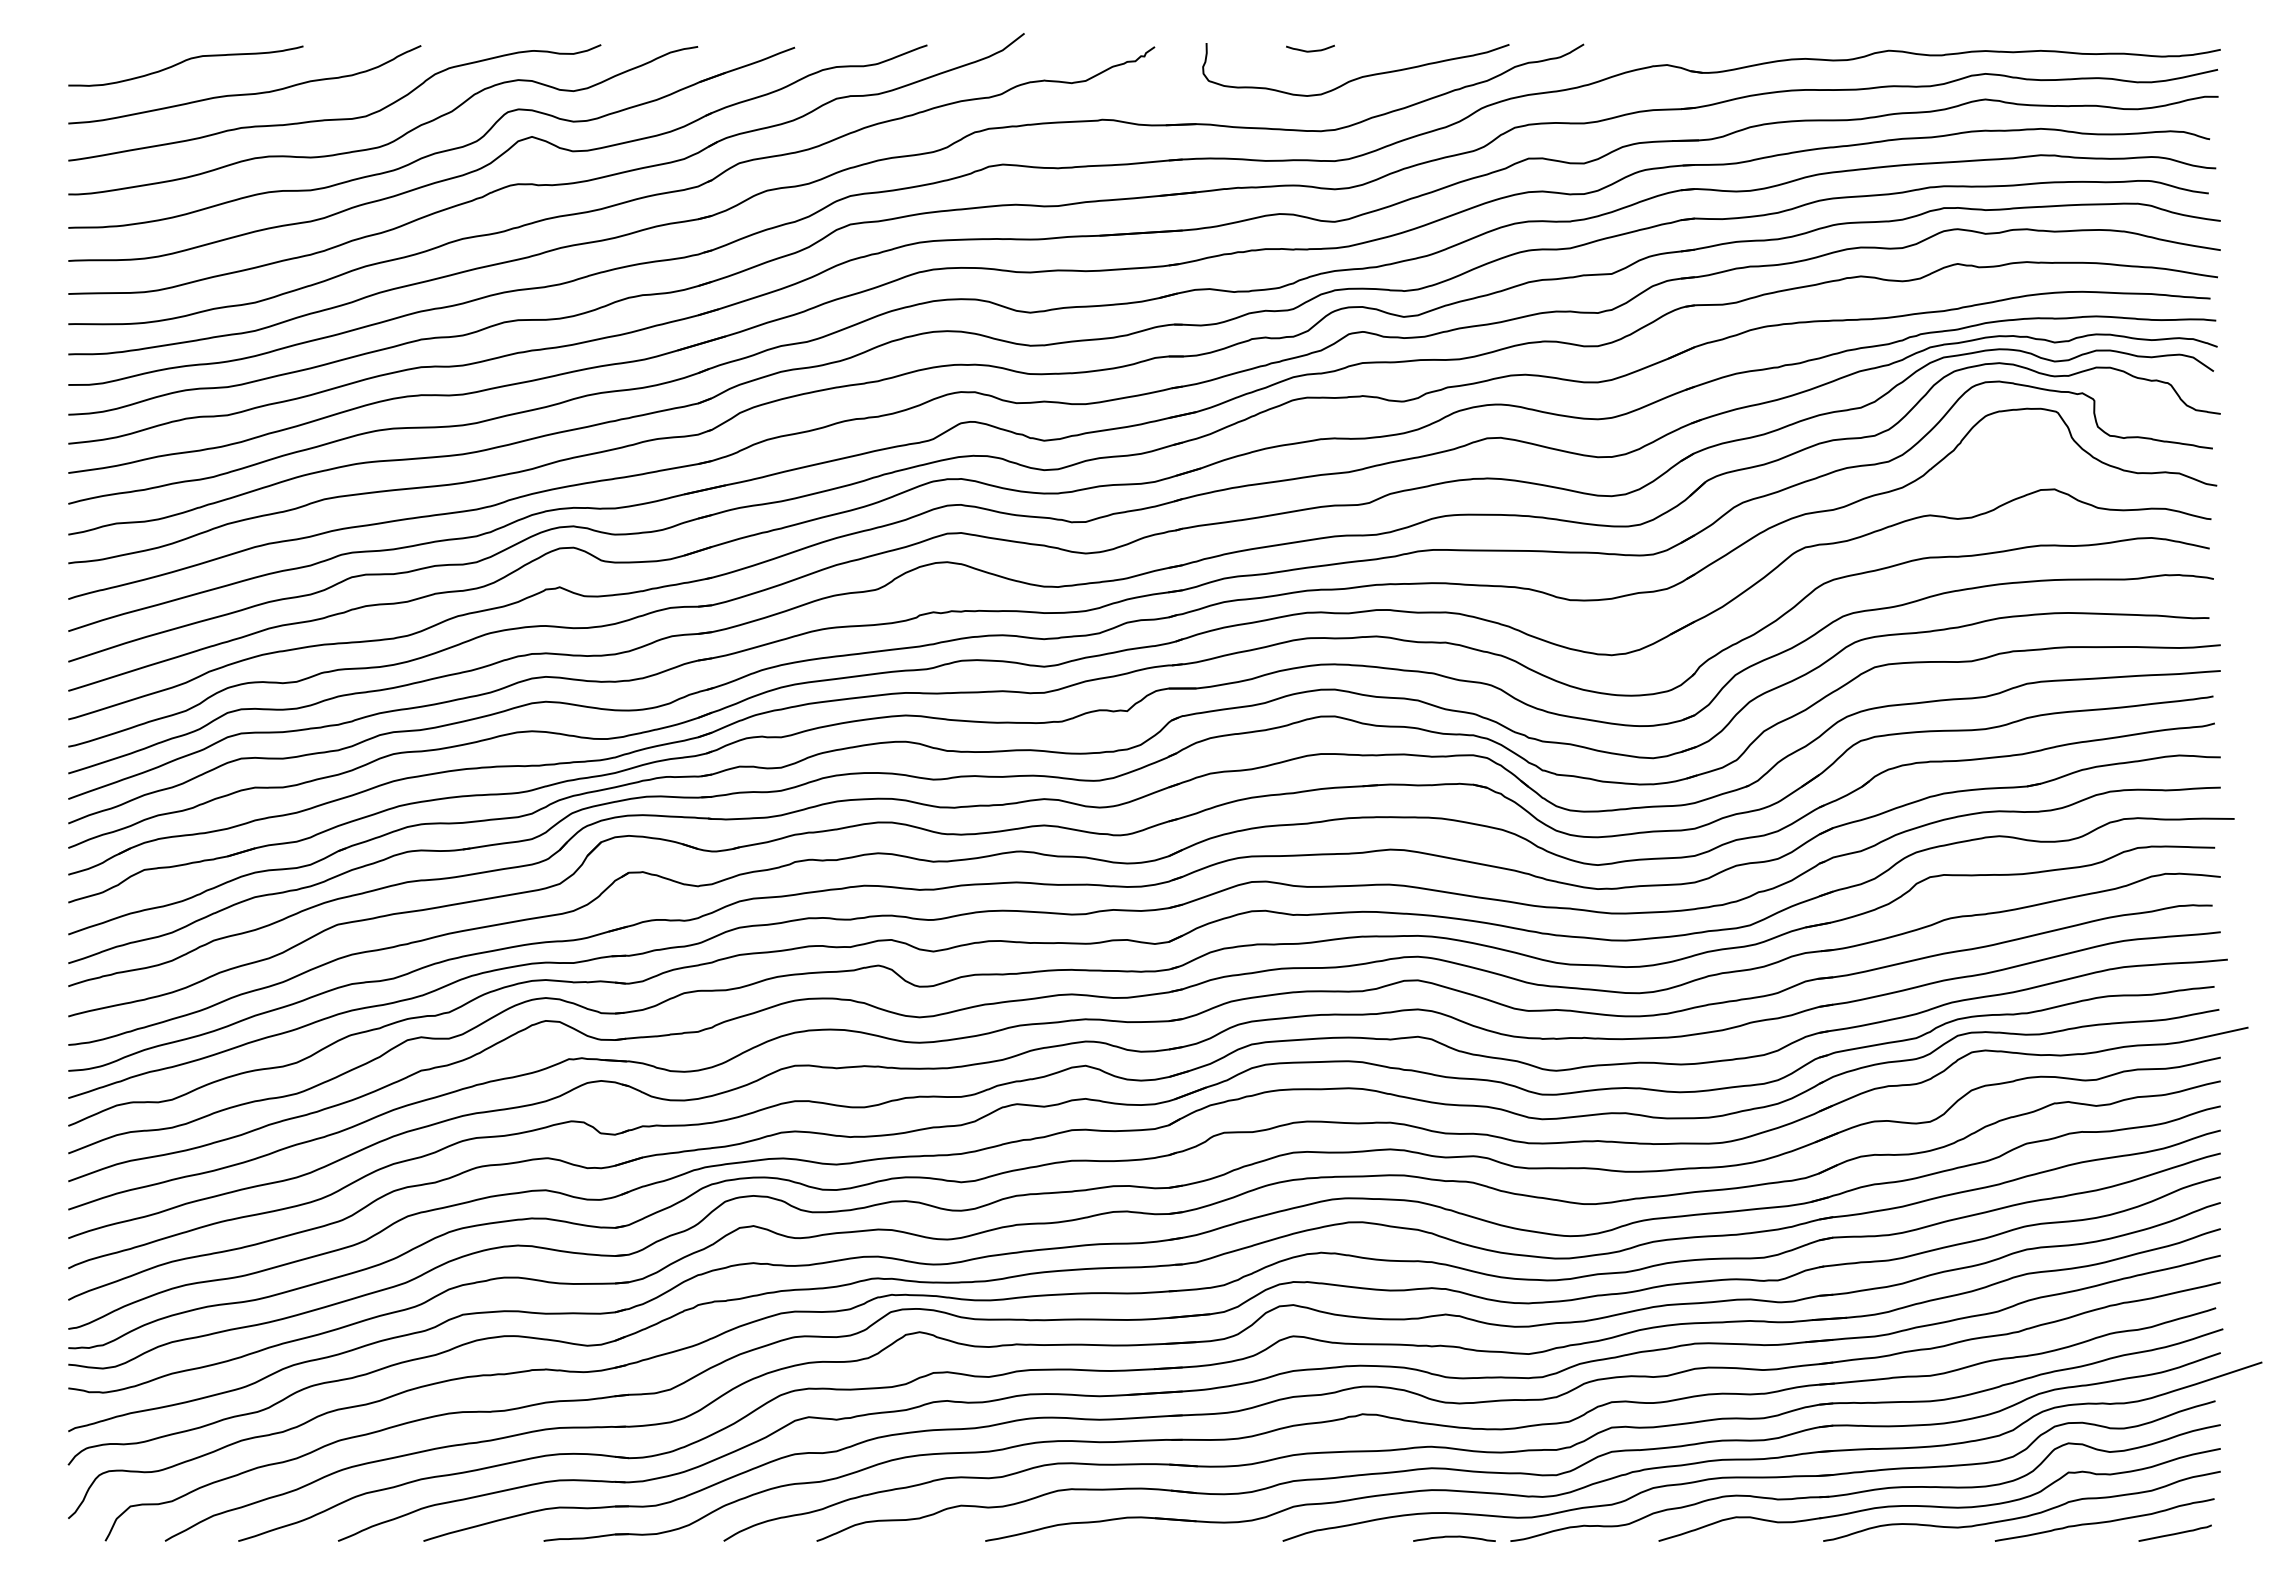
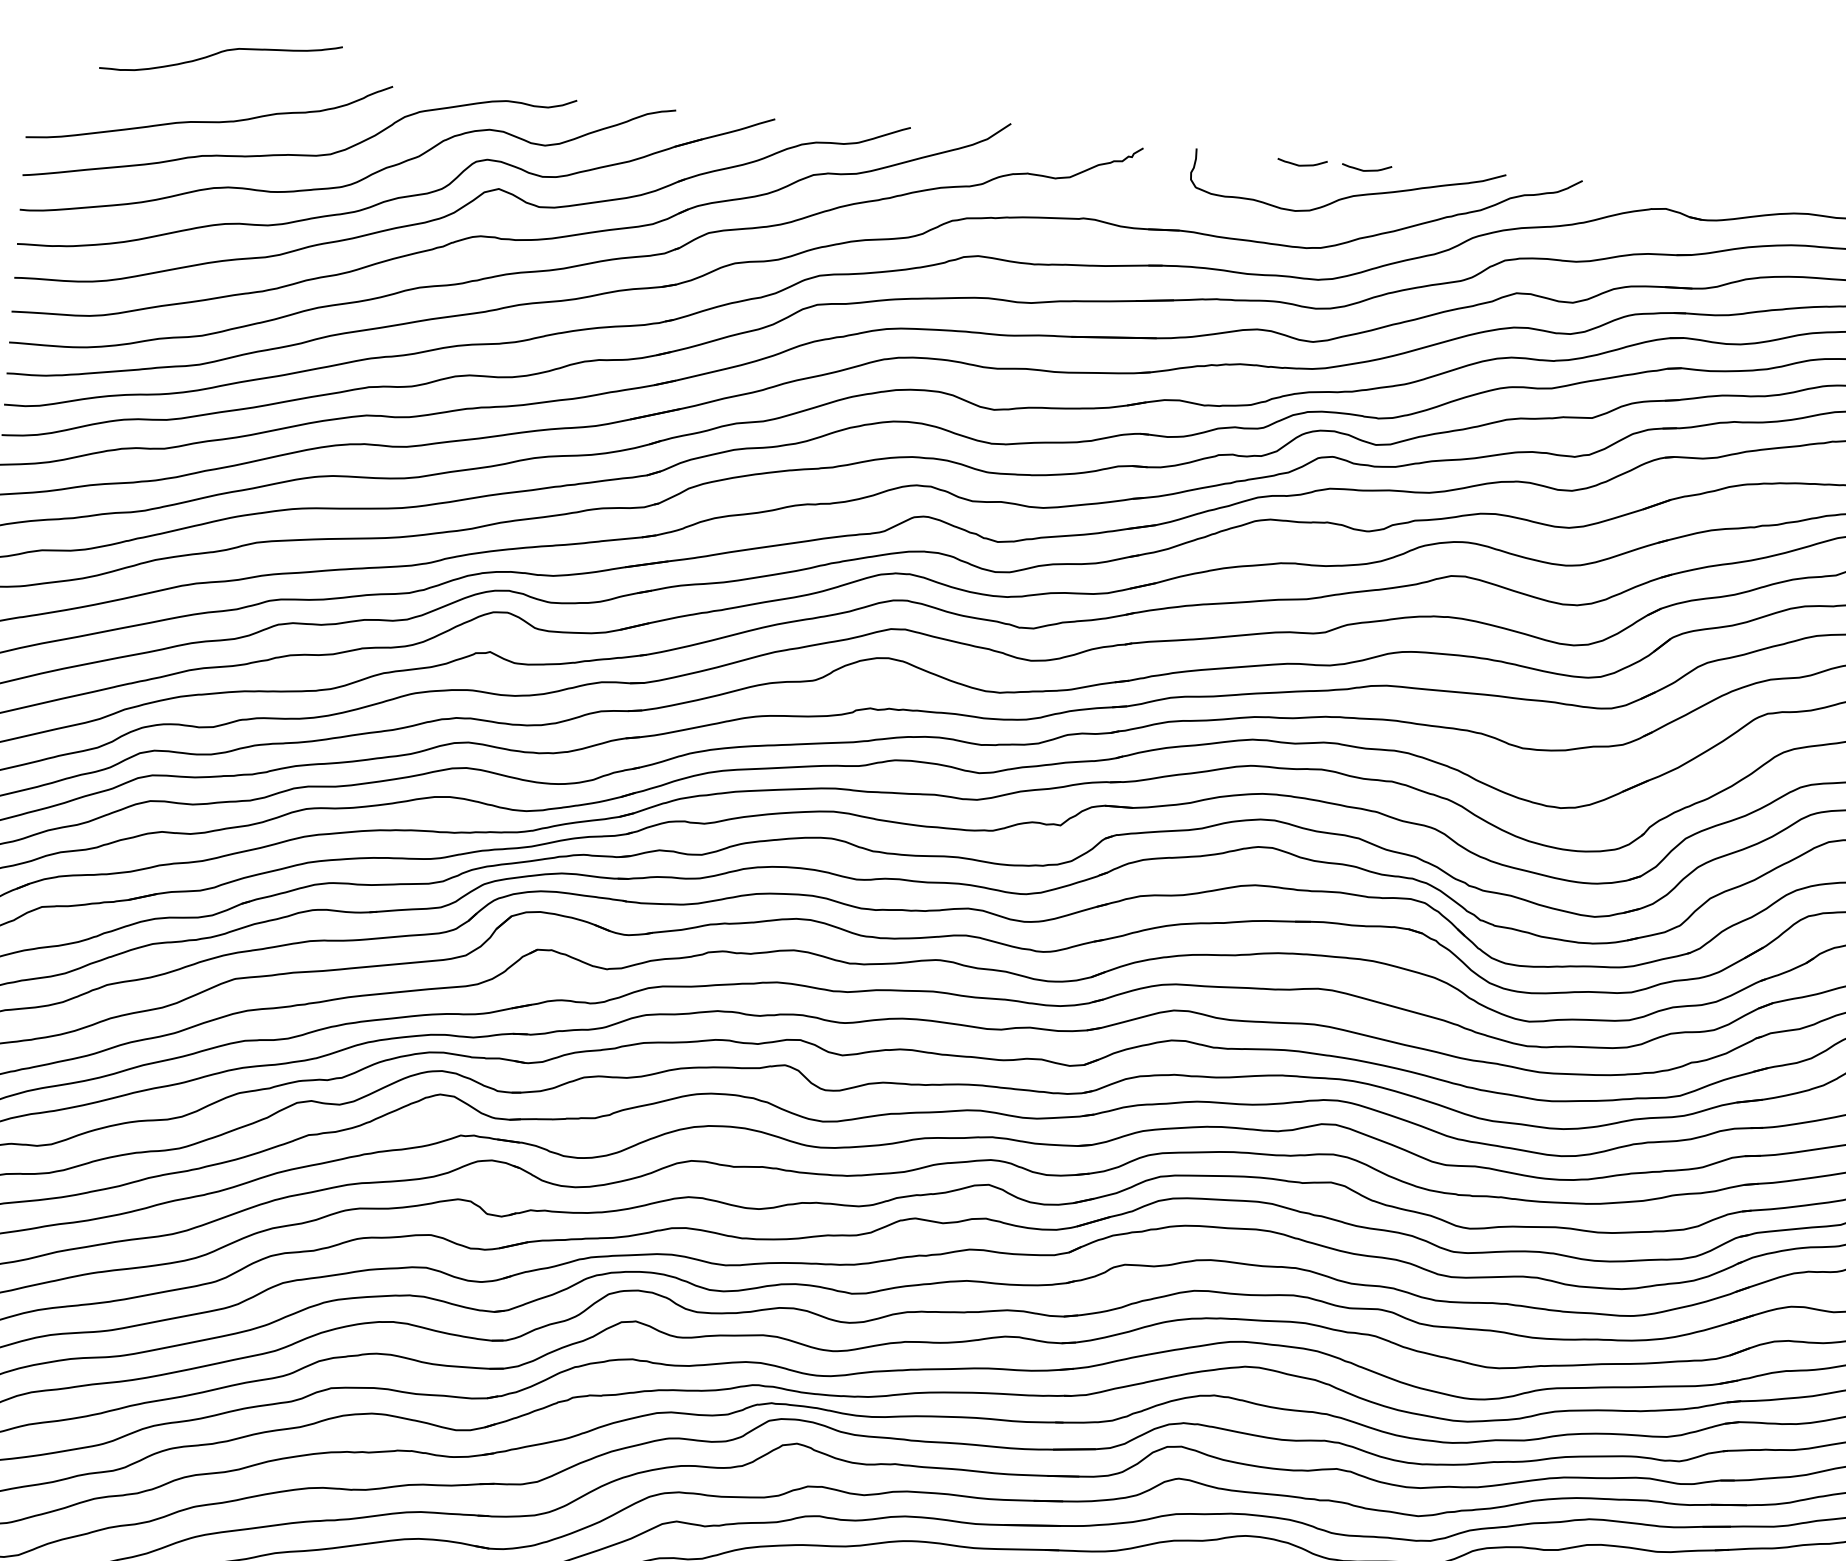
curve: (1373, 50) -> (1366, 169), added
curve: (183, 62) -> (218, 53), moved

